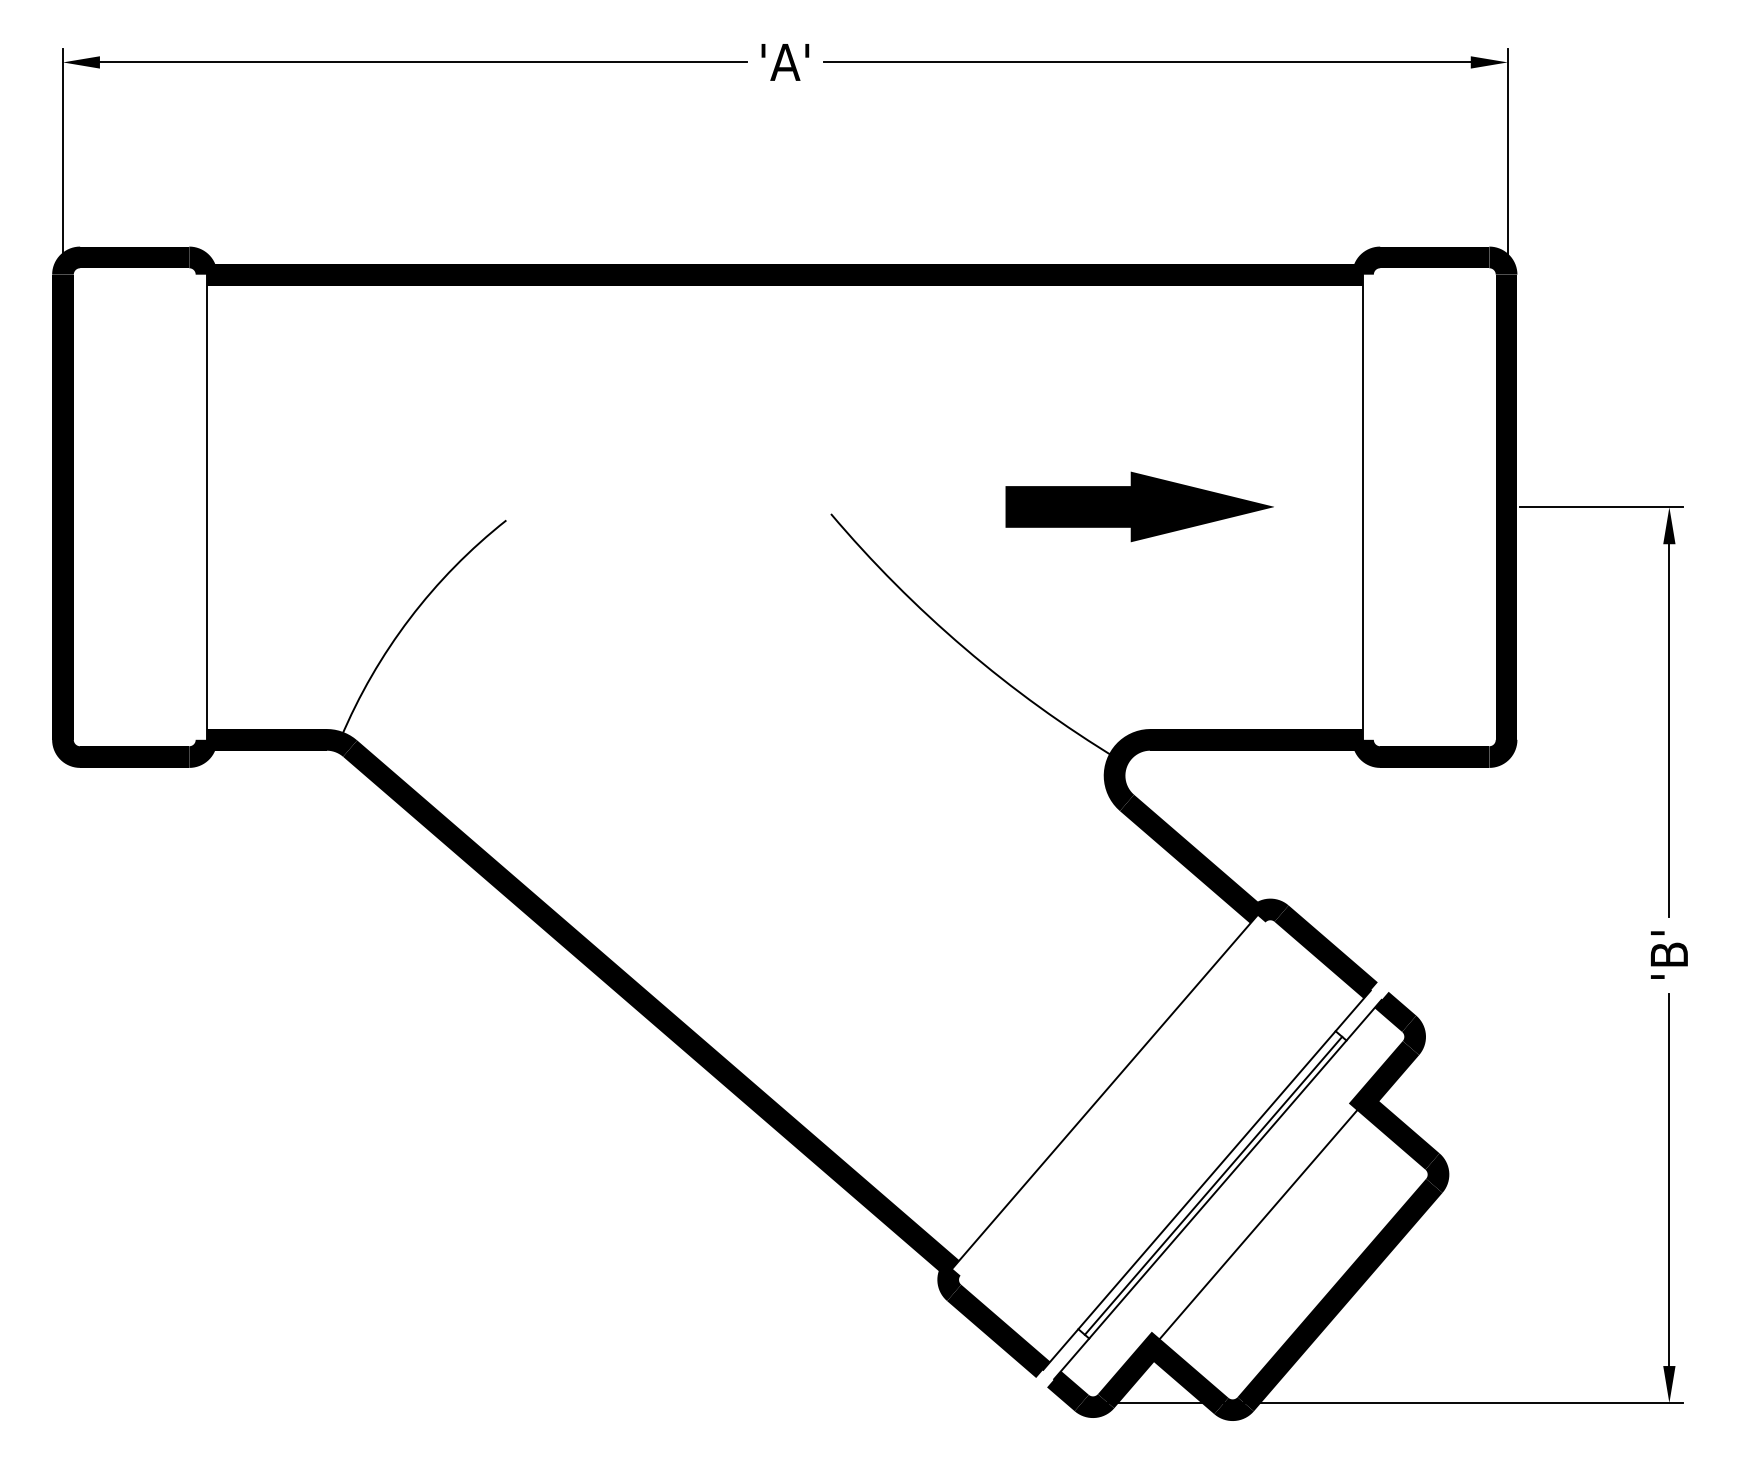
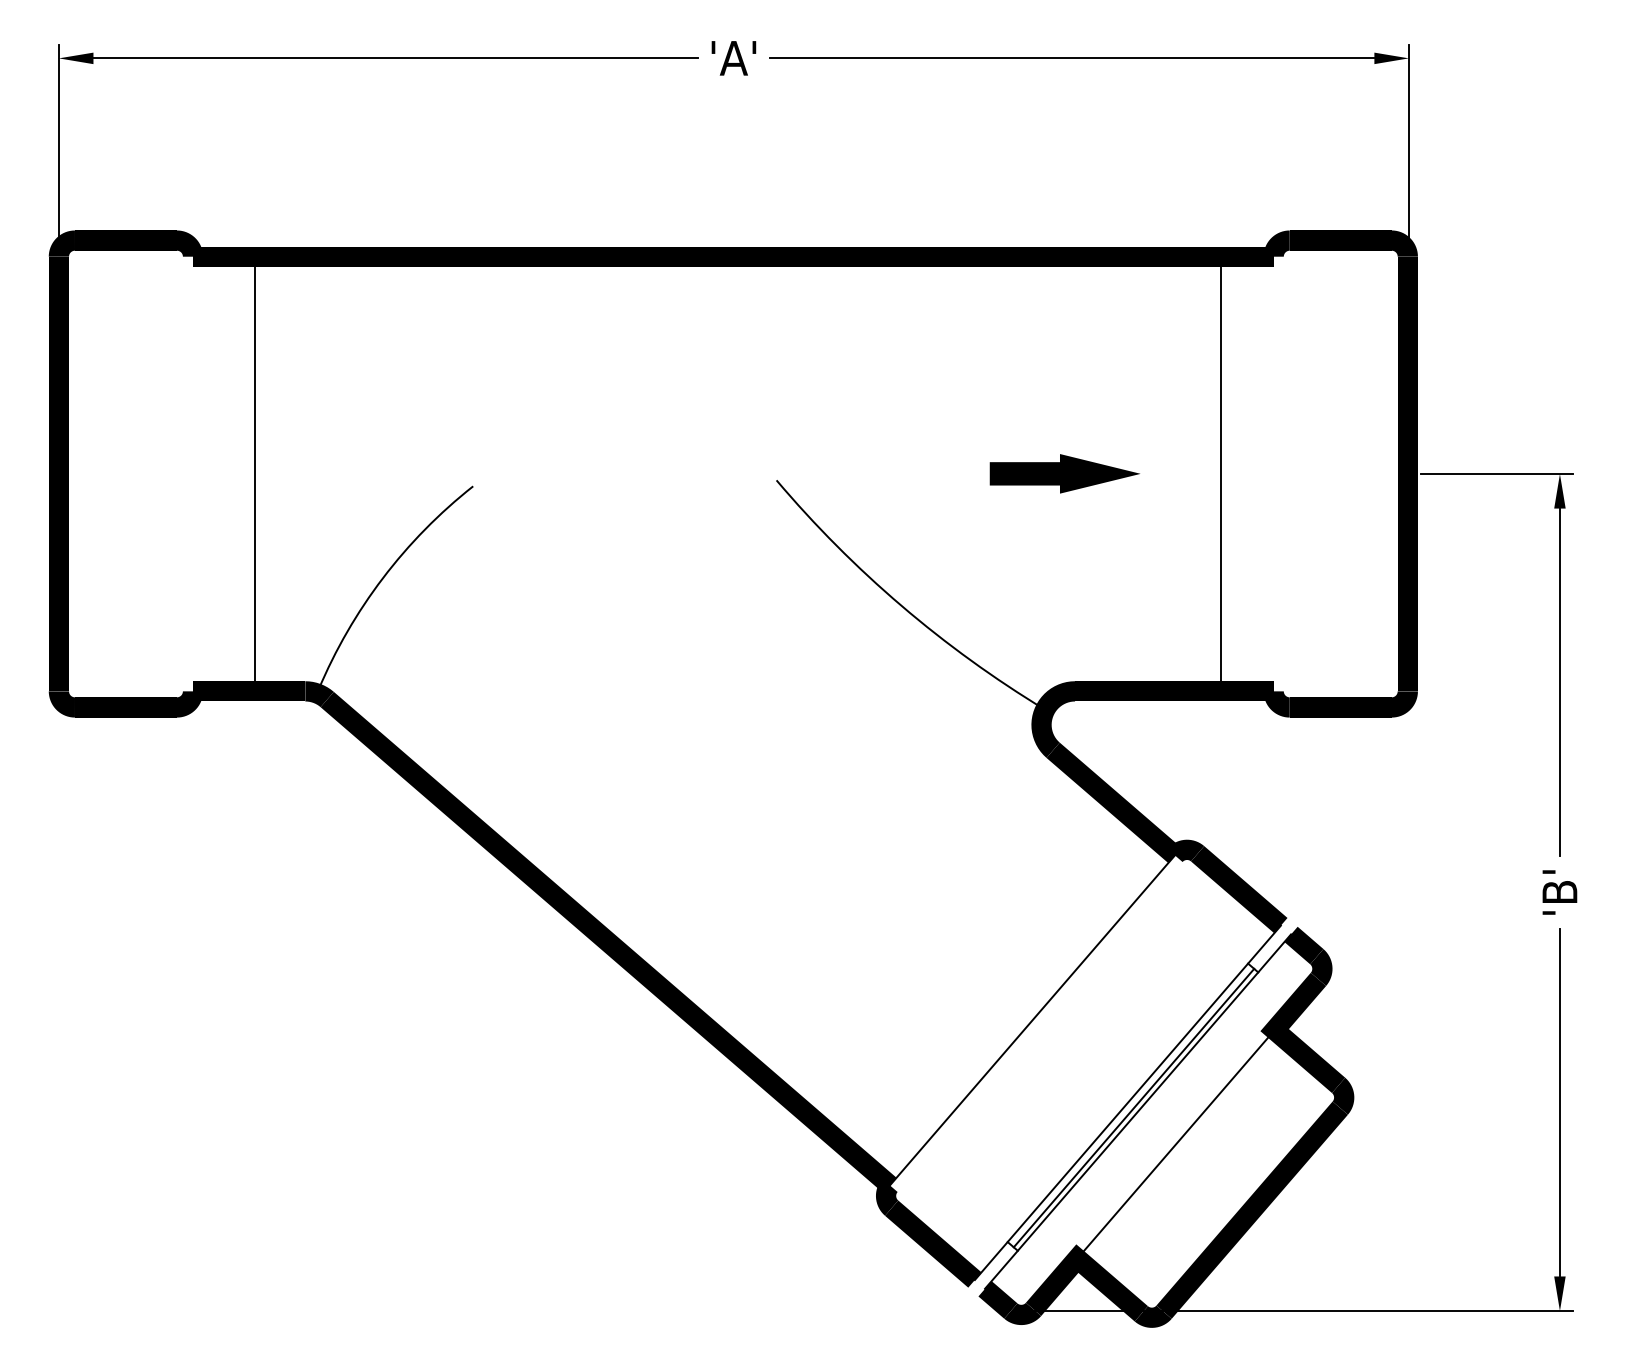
line: (207, 506) -> (255, 473), moved
part: (1139, 506) -> (1064, 473), size x0.6
line: (1362, 506) -> (1220, 473), moved

